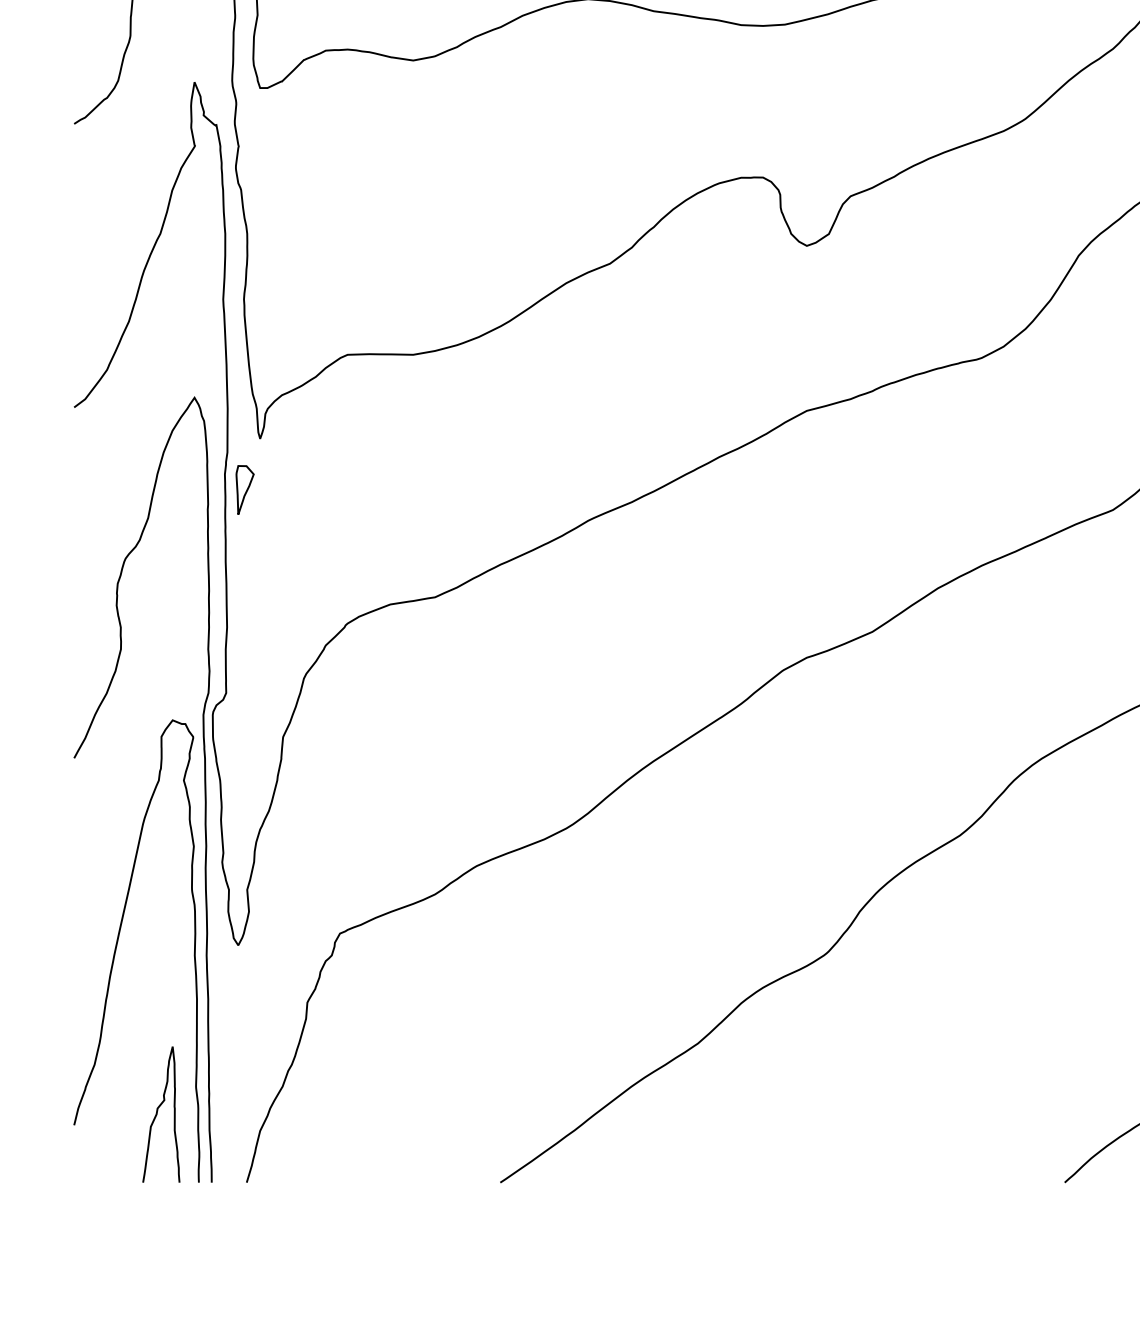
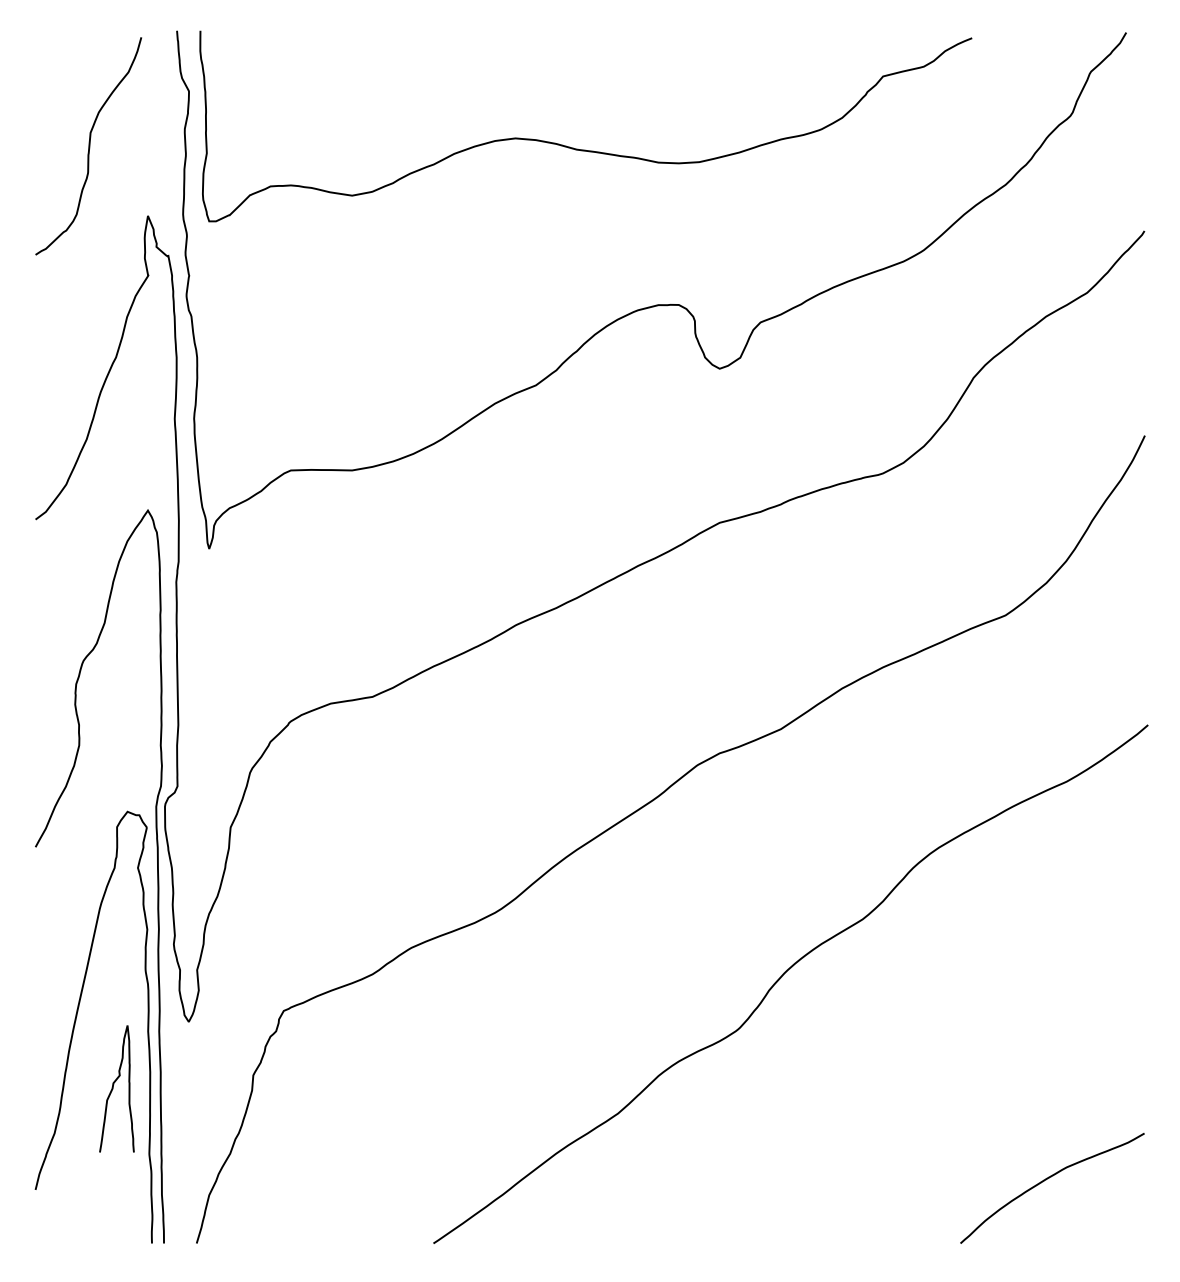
part: (245, 489) -> (195, 596), removed
curve: (157, 1114) -> (113, 1088), moved

